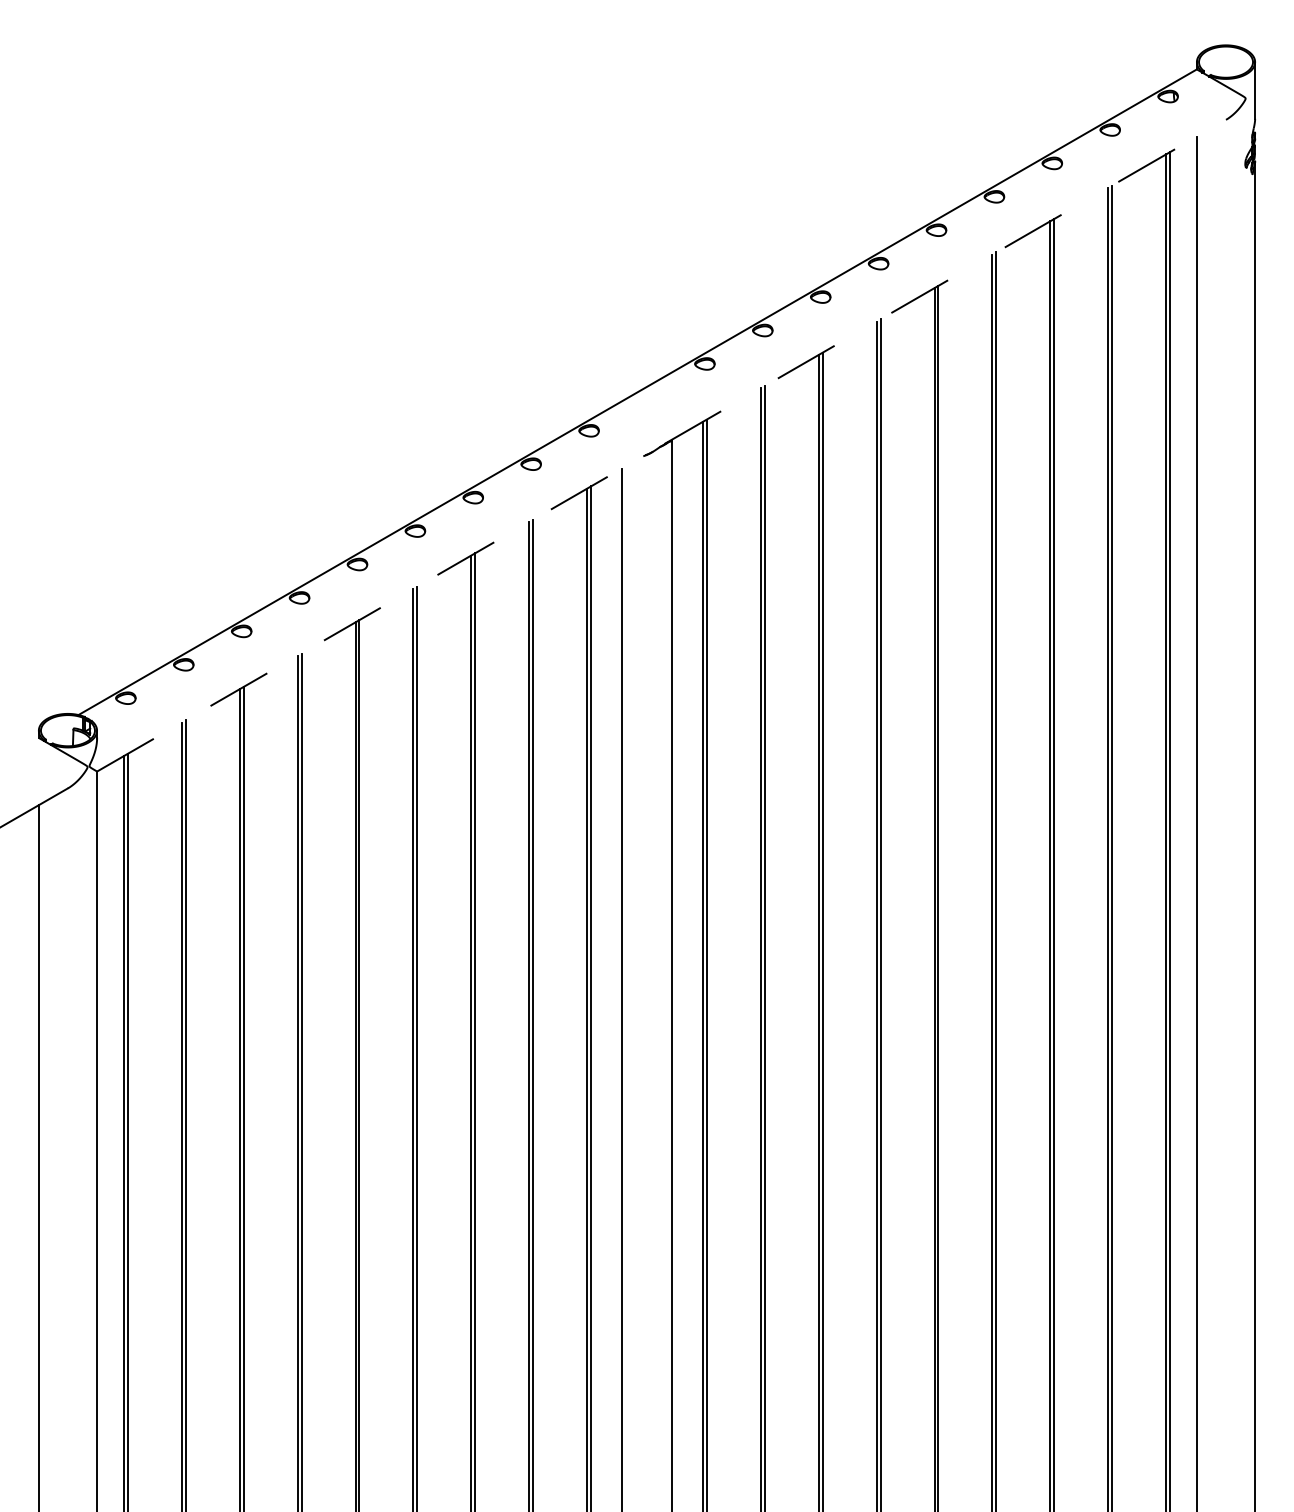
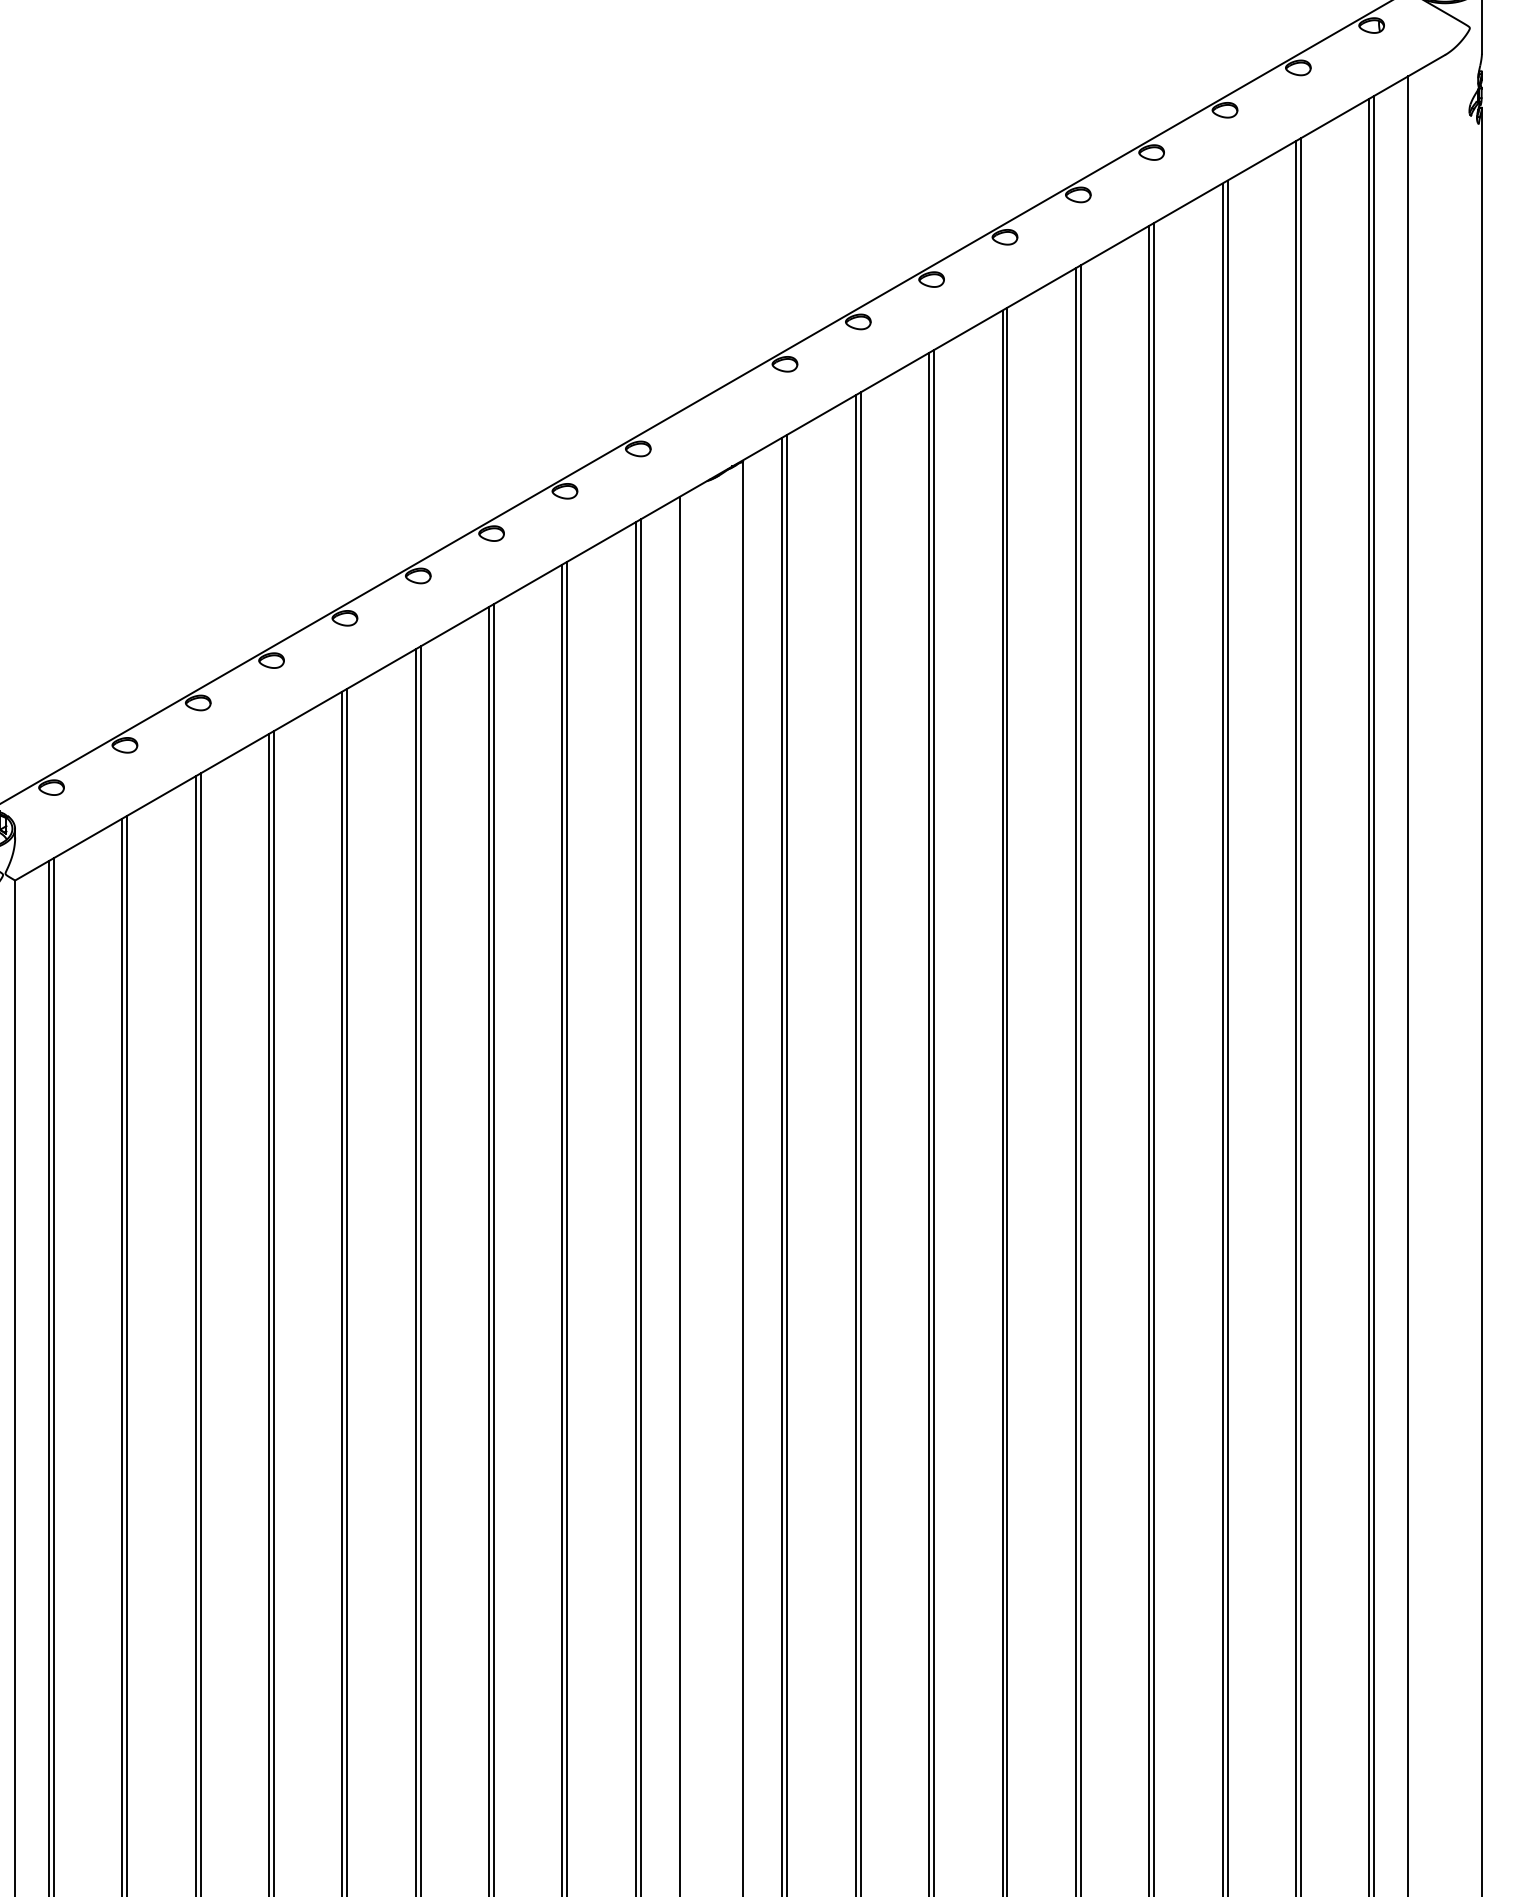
line: (661, 445) -> (729, 467), dashed -> solid

